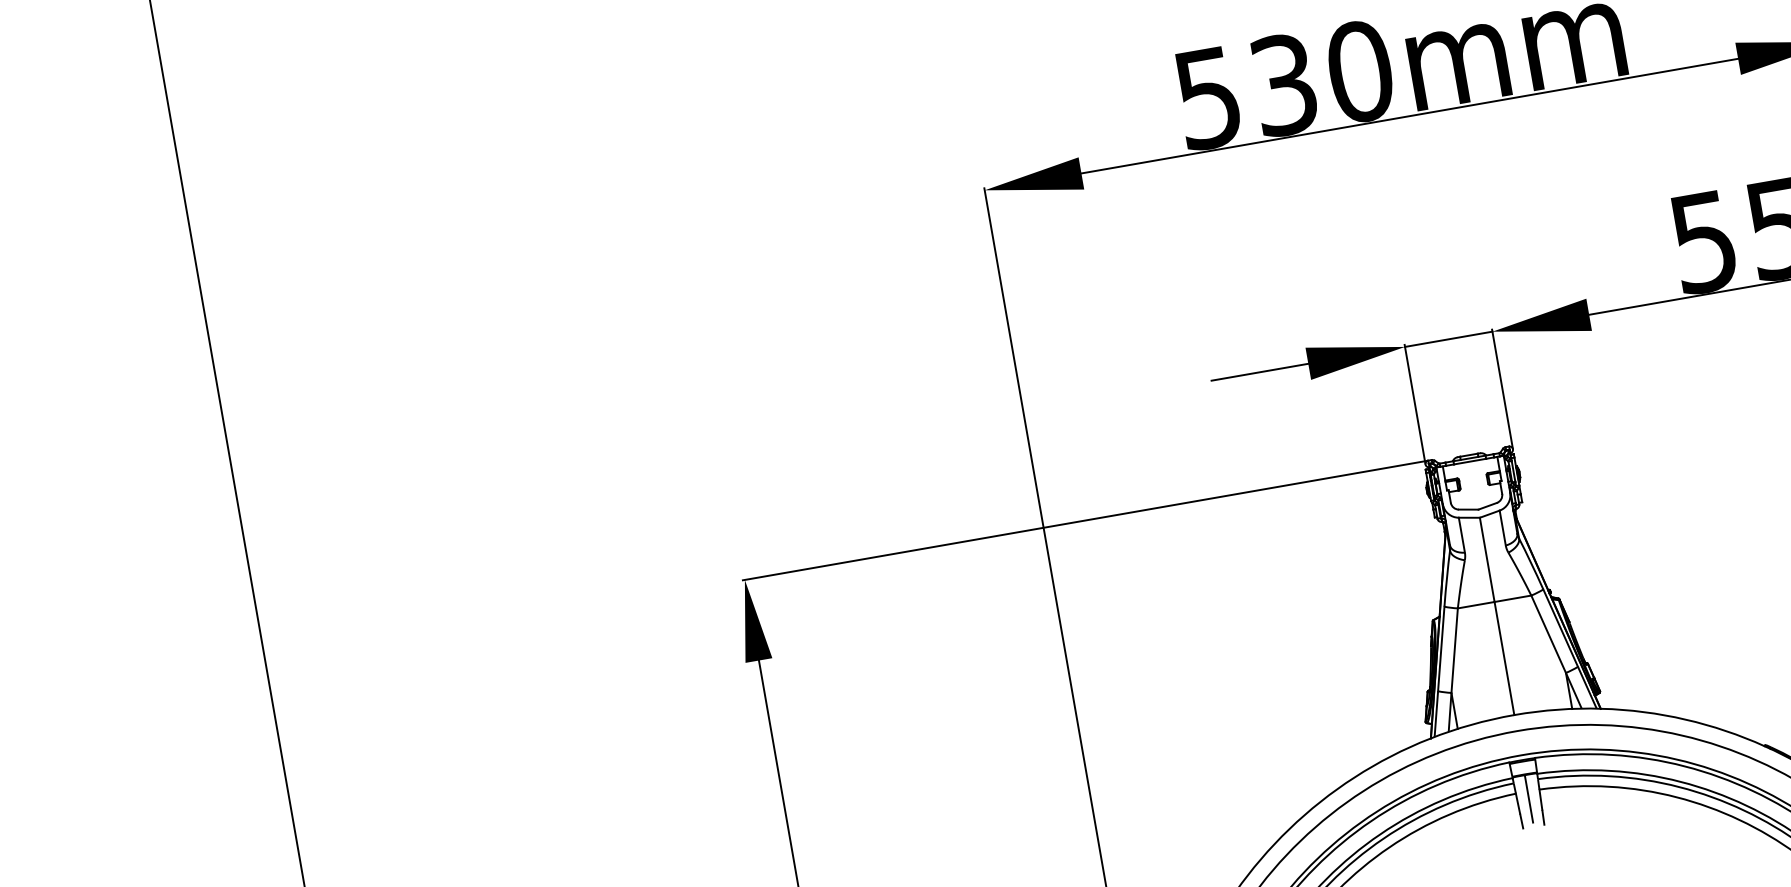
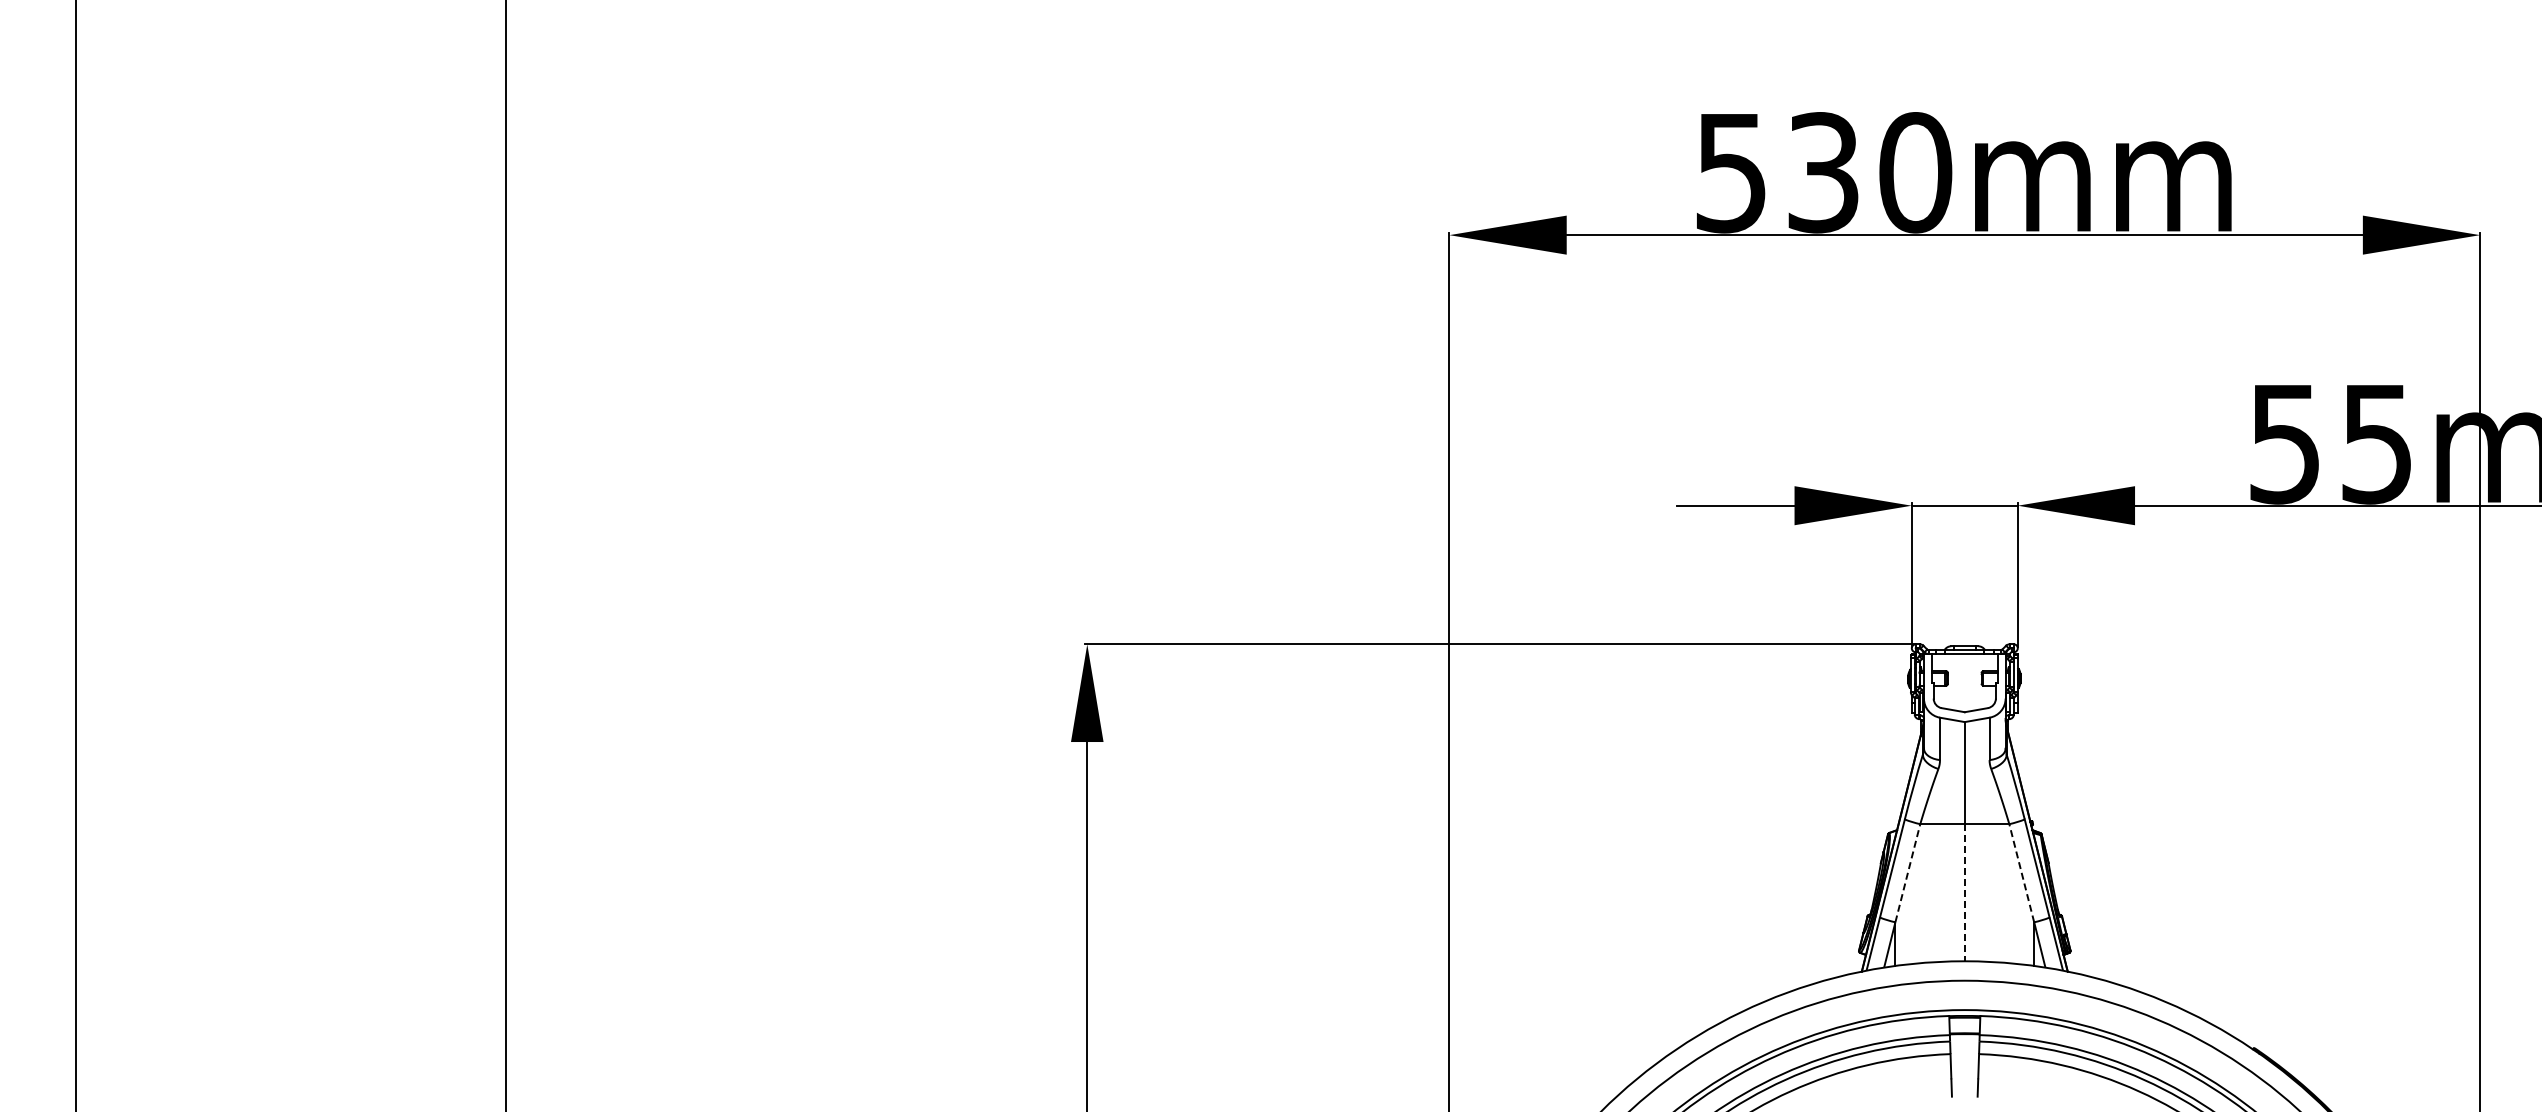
line: (1548, 634) -> (2021, 873), solid -> dashed
line: (1454, 650) -> (1907, 873), solid -> dashed
line: (1504, 658) -> (1964, 892), solid -> dashed
line: (1528, 798) -> (1964, 1062), removed

